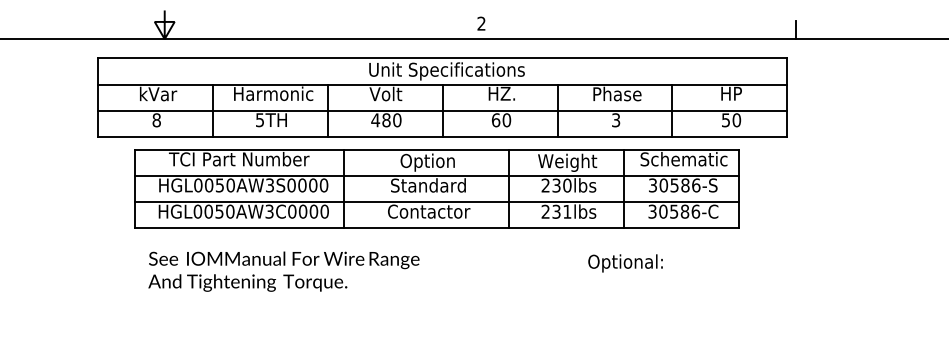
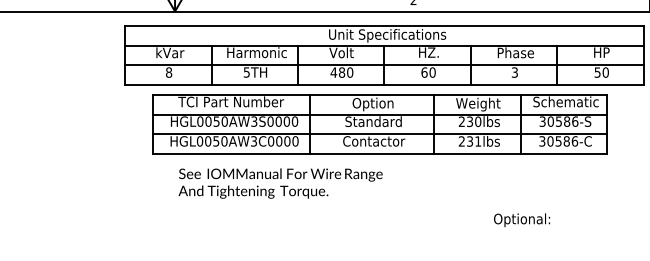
text: (625, 263) -> (521, 220), moved
text: (283, 271) -> (280, 183), moved

